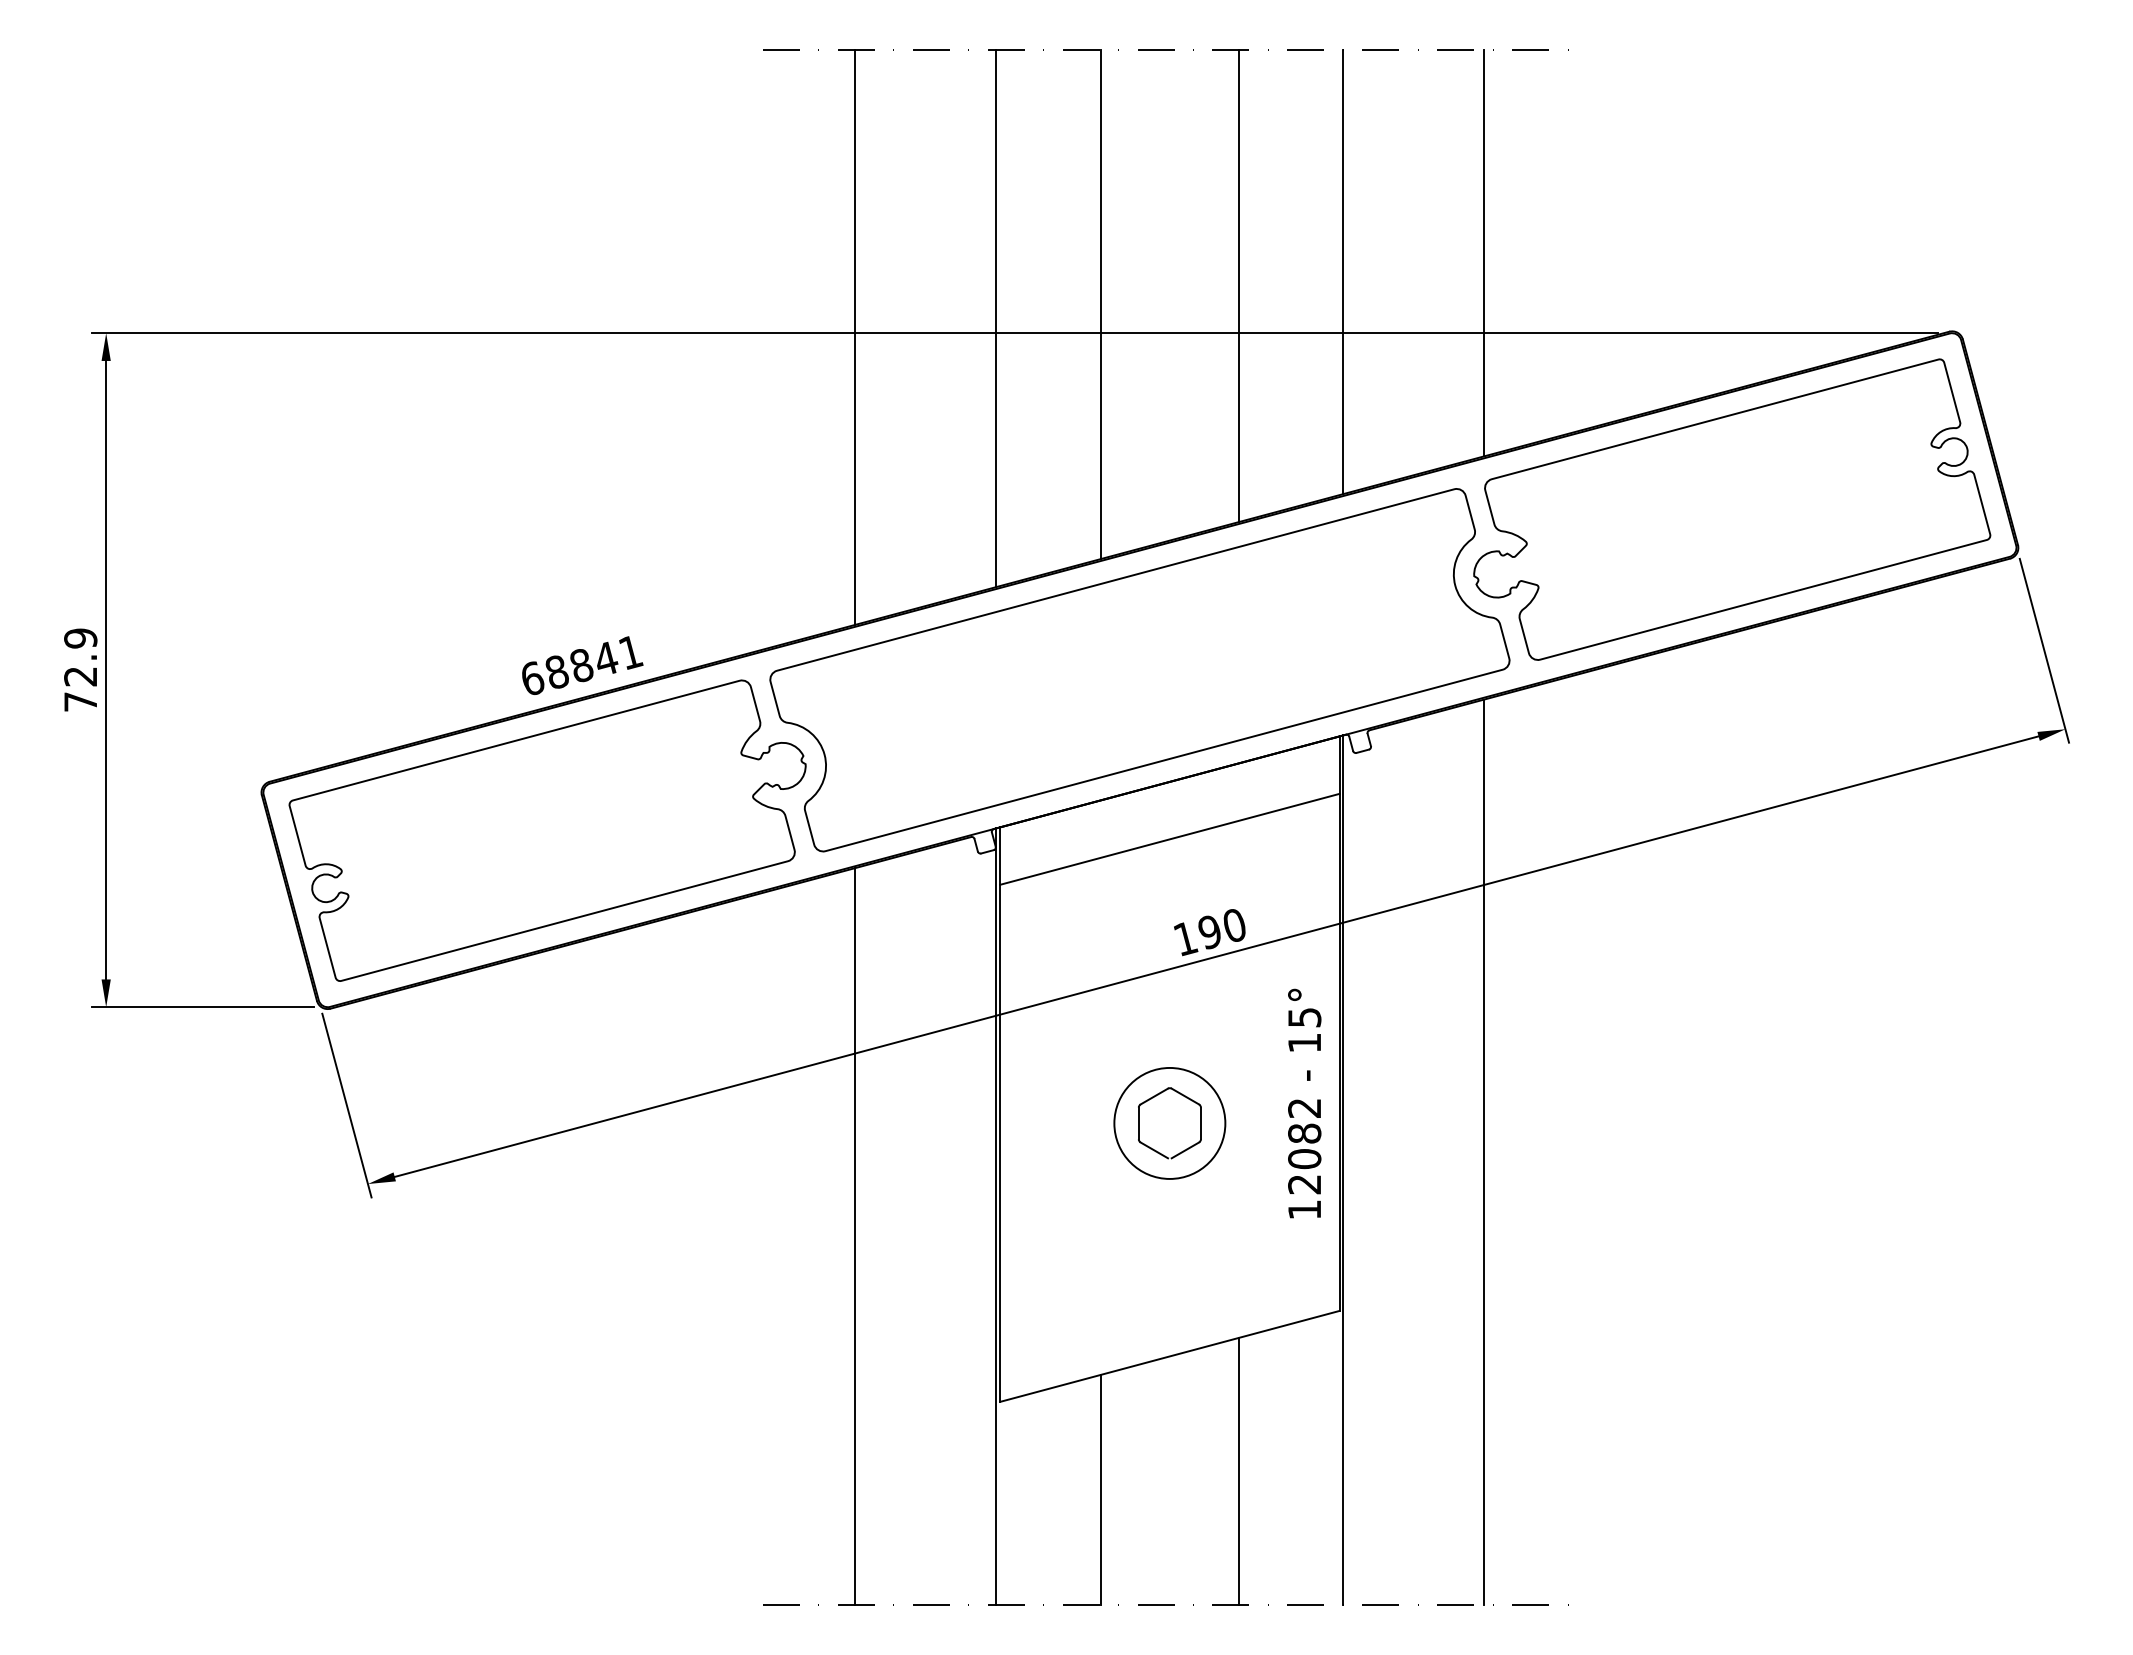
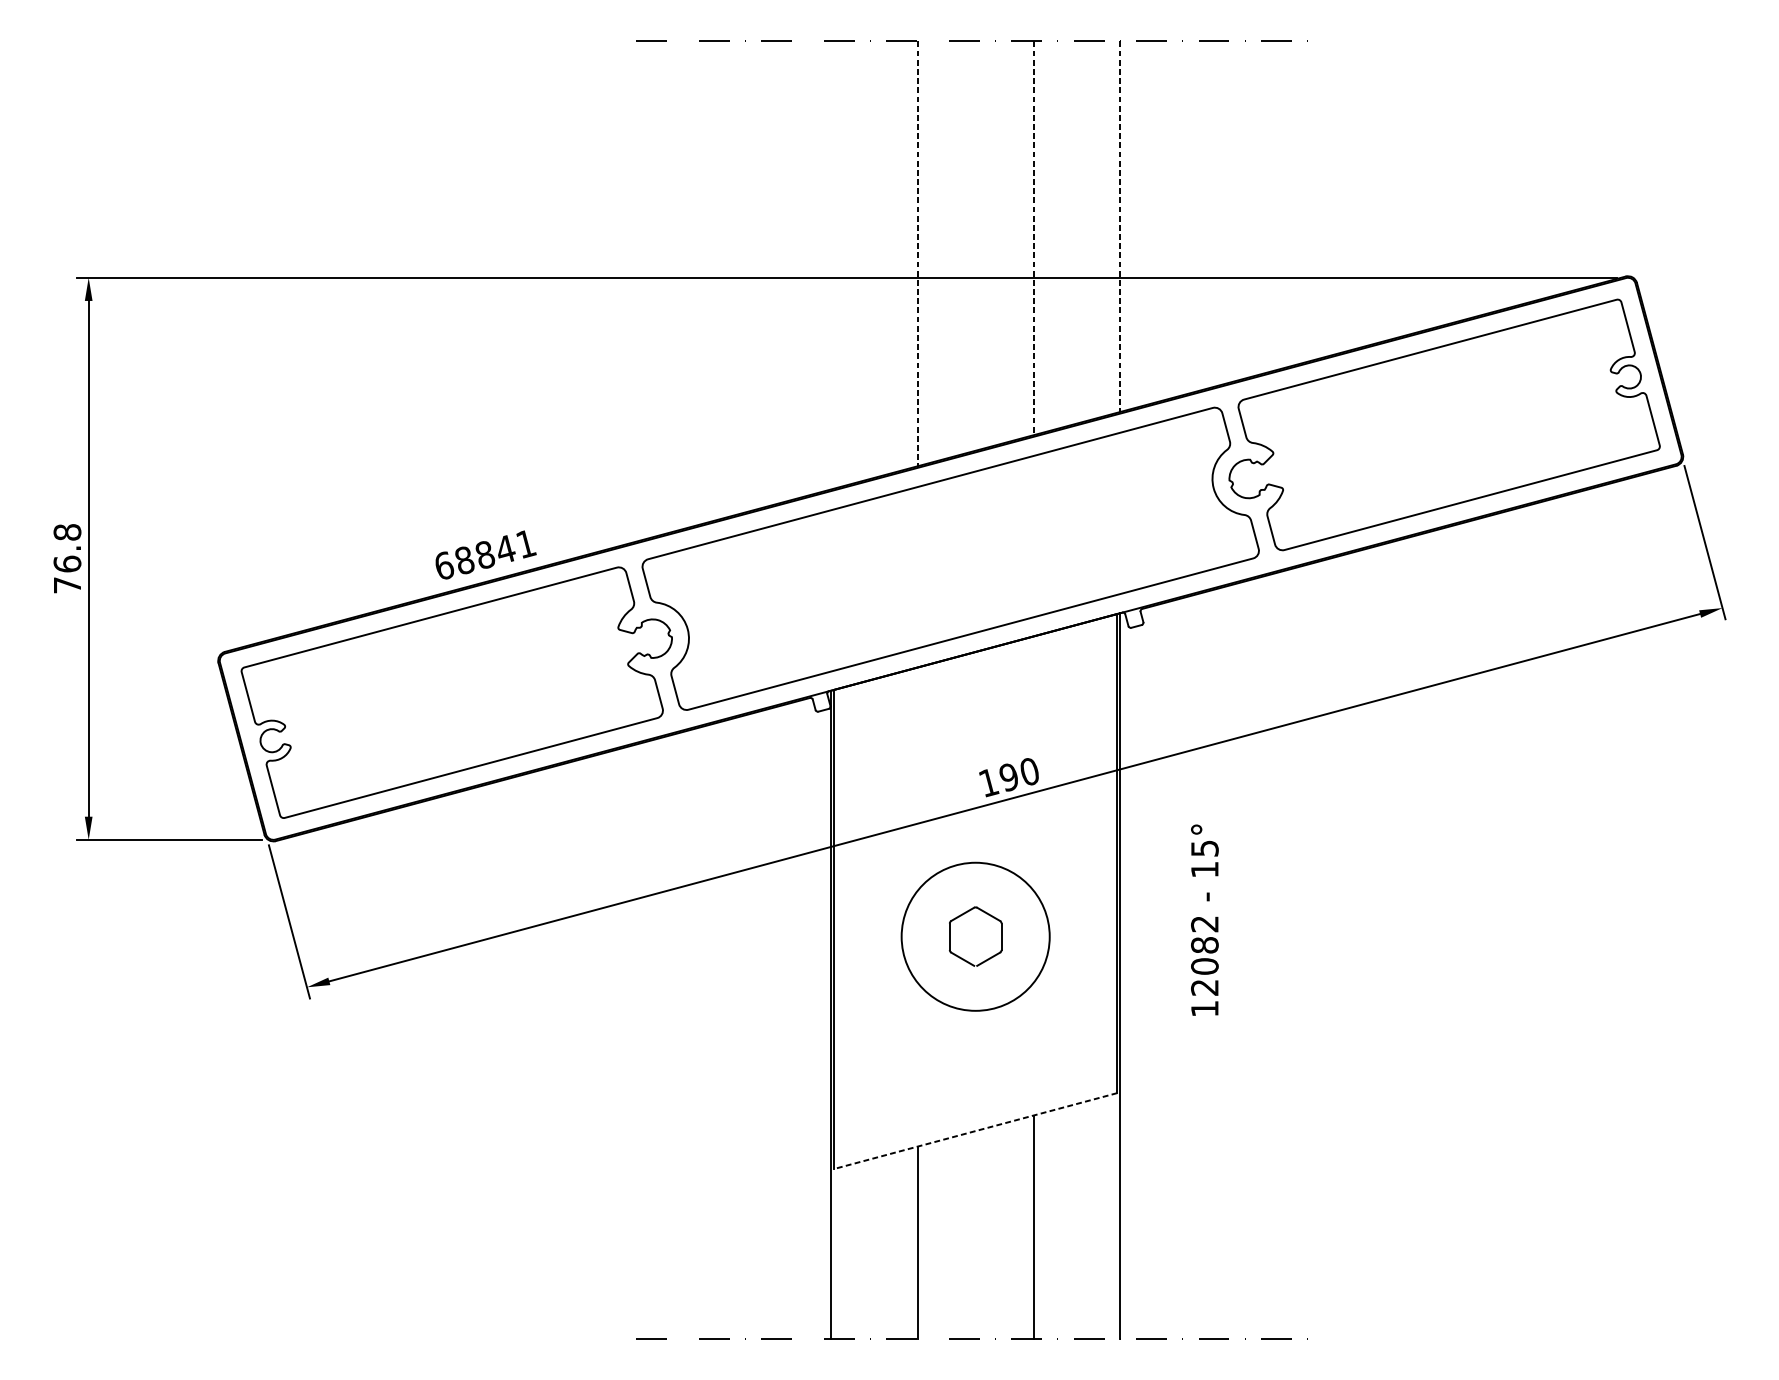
line: (1484, 252) -> (1238, 210), removed
line: (1343, 272) -> (1120, 227), solid -> dashed
line: (1239, 286) -> (1033, 238), solid -> dashed
line: (1100, 304) -> (917, 253), solid -> dashed
line: (996, 318) -> (831, 265), removed
line: (855, 336) -> (713, 280), removed
text: (80, 657) -> (67, 548), 72.9 -> 76.8
line: (1169, 838) -> (975, 699), removed
text: (1304, 1103) -> (1204, 920), moved
circle: (1169, 1122) -> (975, 936), size x1.6
line: (1484, 1152) -> (1238, 961), removed
line: (855, 1236) -> (713, 1031), removed
line: (1169, 1356) -> (975, 1131), solid -> dashed

